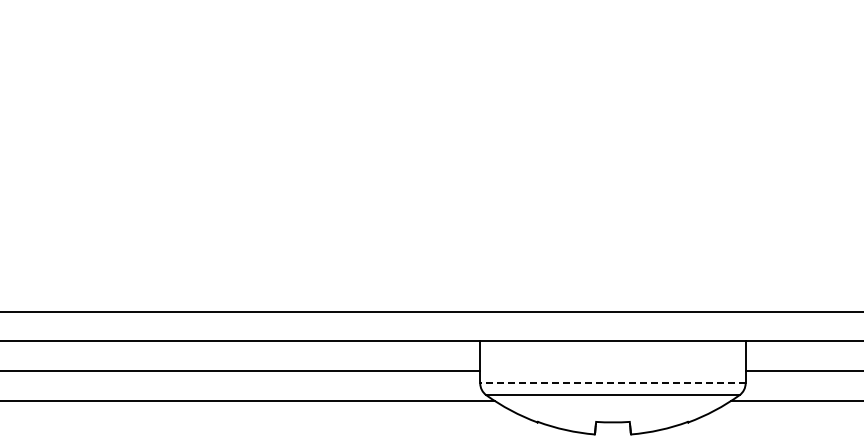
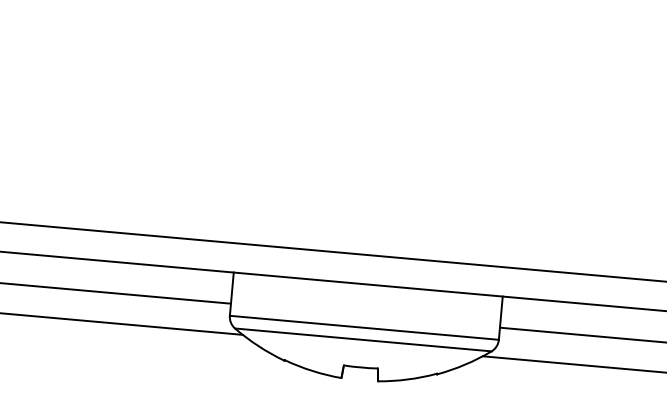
line: (612, 383) -> (363, 327), dashed -> solid

